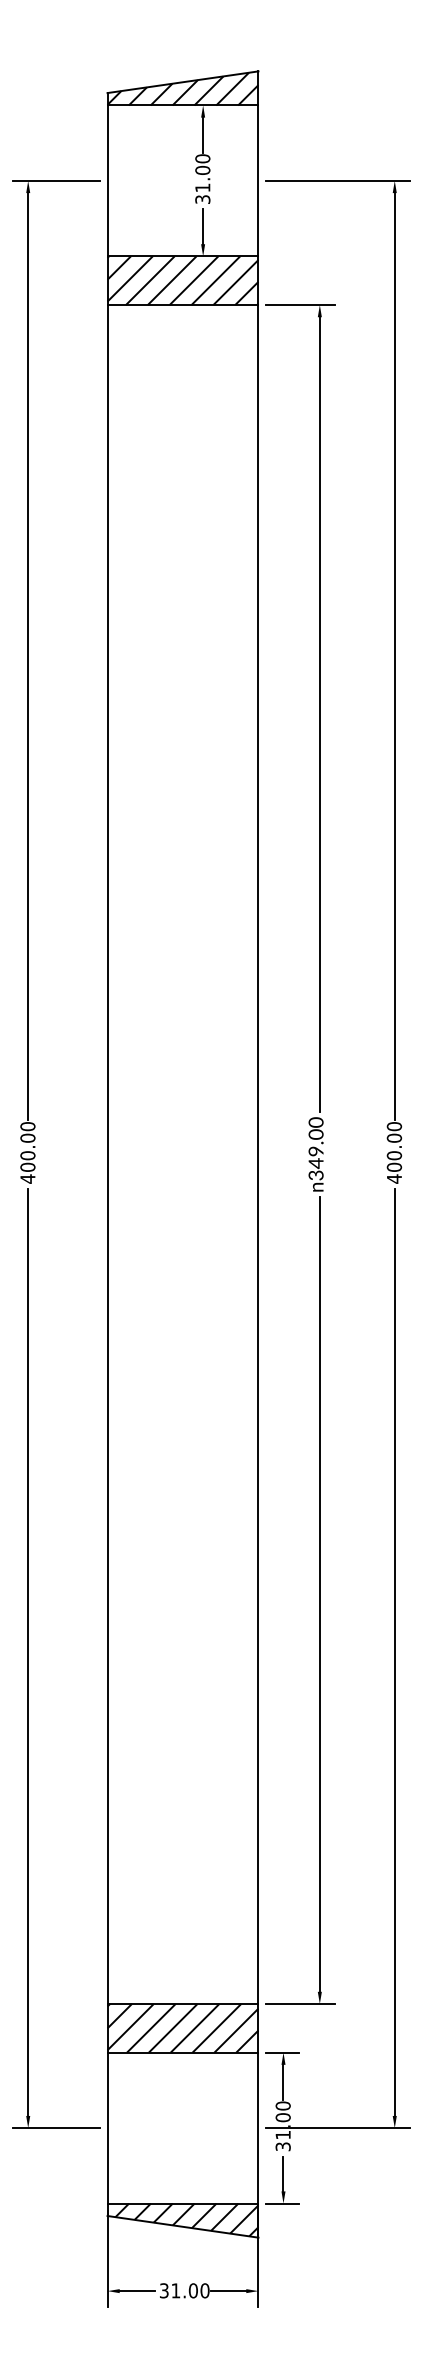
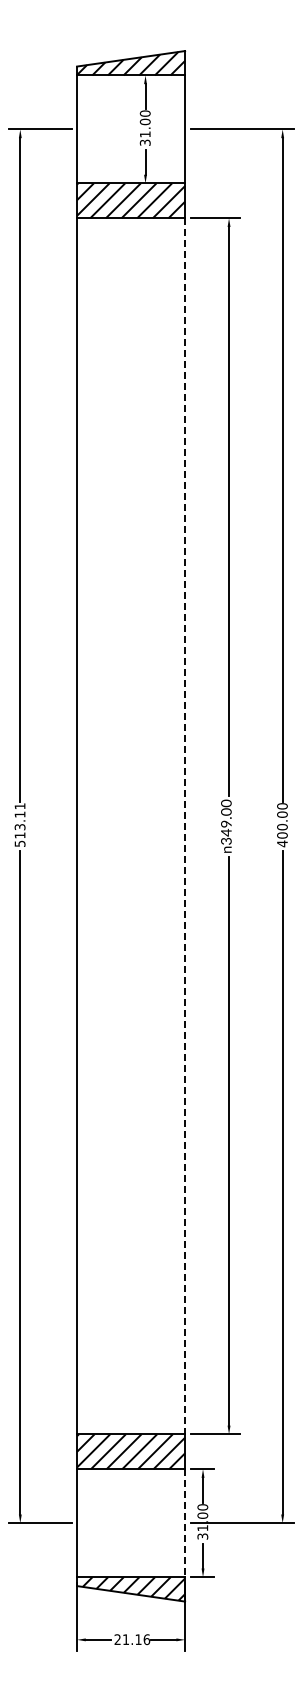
text: (27, 1153) -> (19, 825), 400.00 -> 513.11
line: (259, 1154) -> (185, 826), solid -> dashed
line: (259, 2128) -> (185, 1523), solid -> dashed
text: (184, 2290) -> (132, 1639), 31.00 -> 21.16

